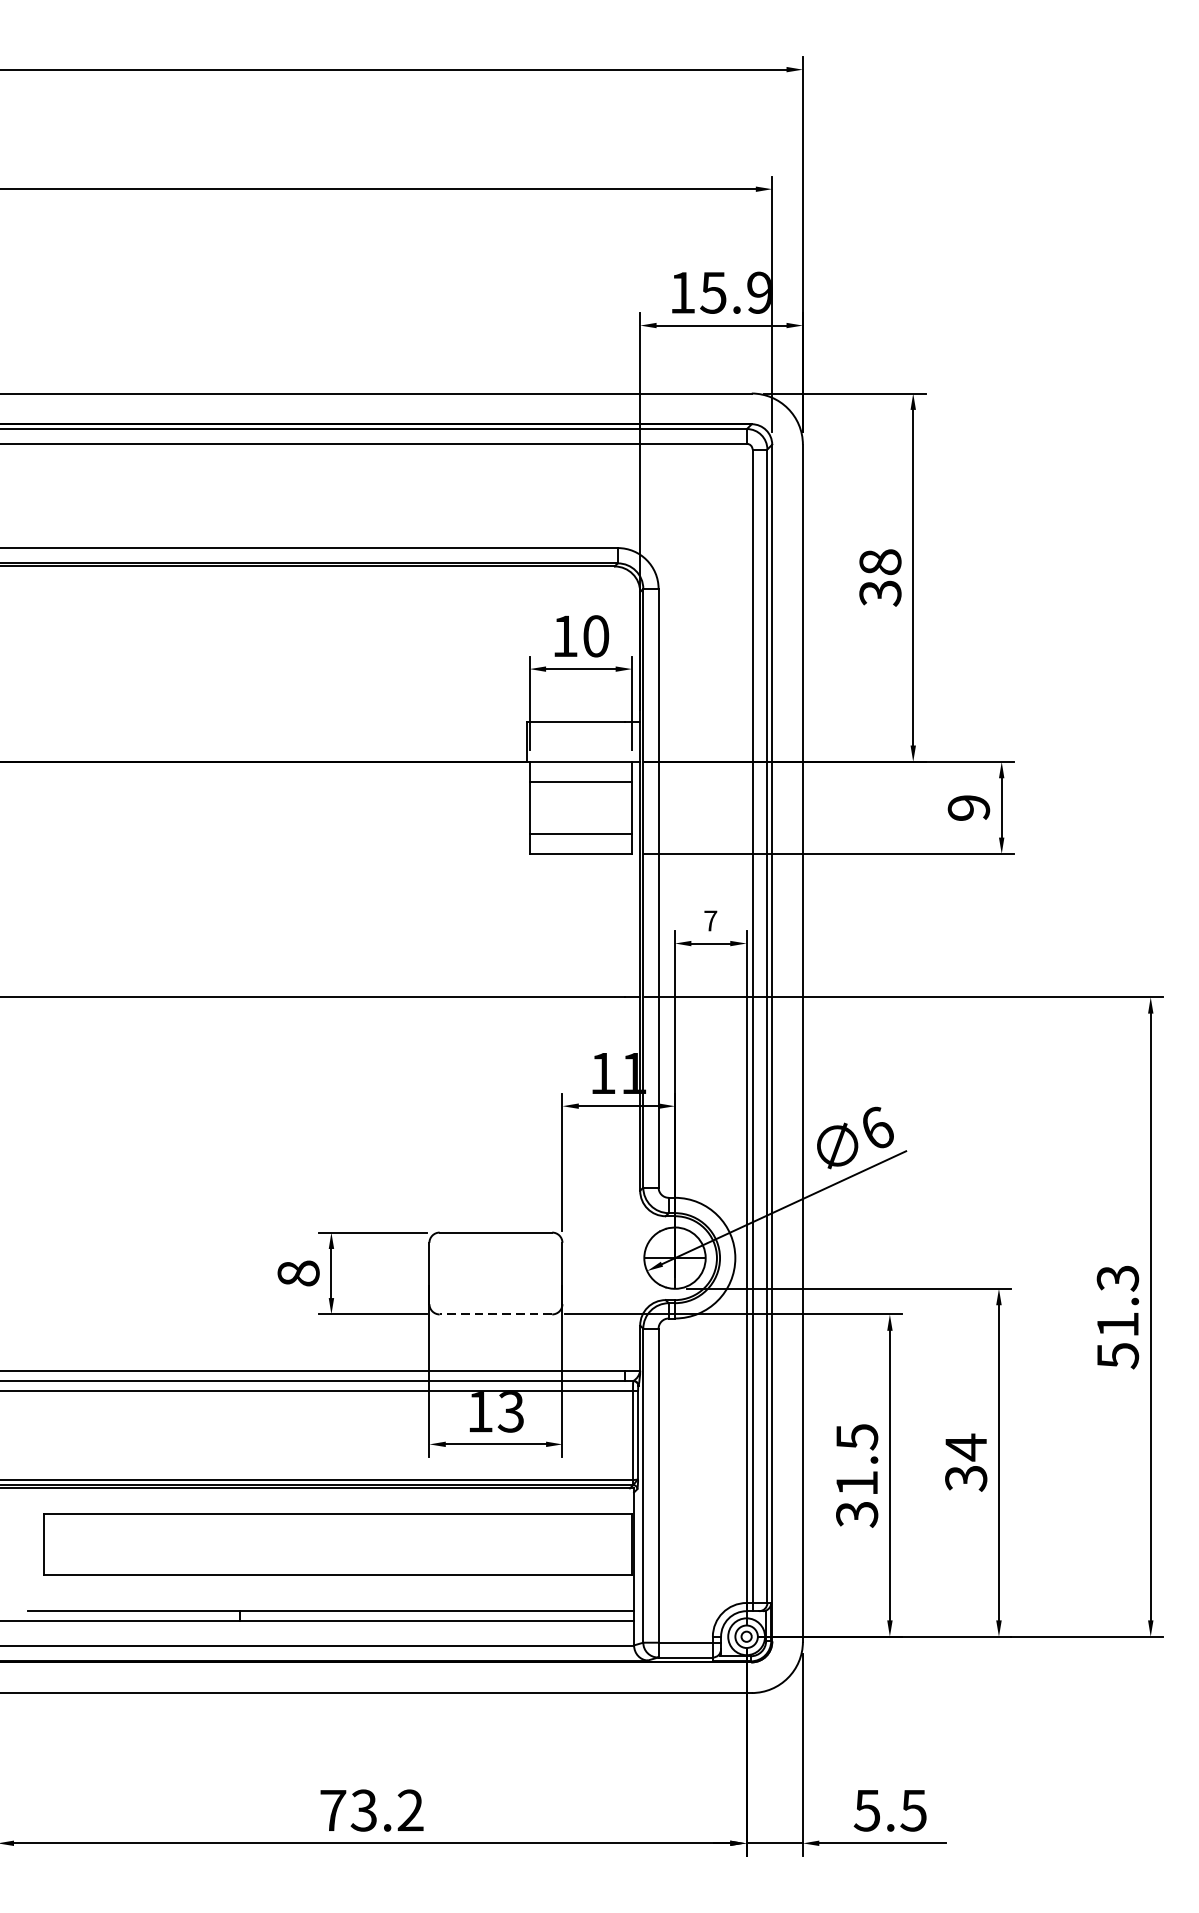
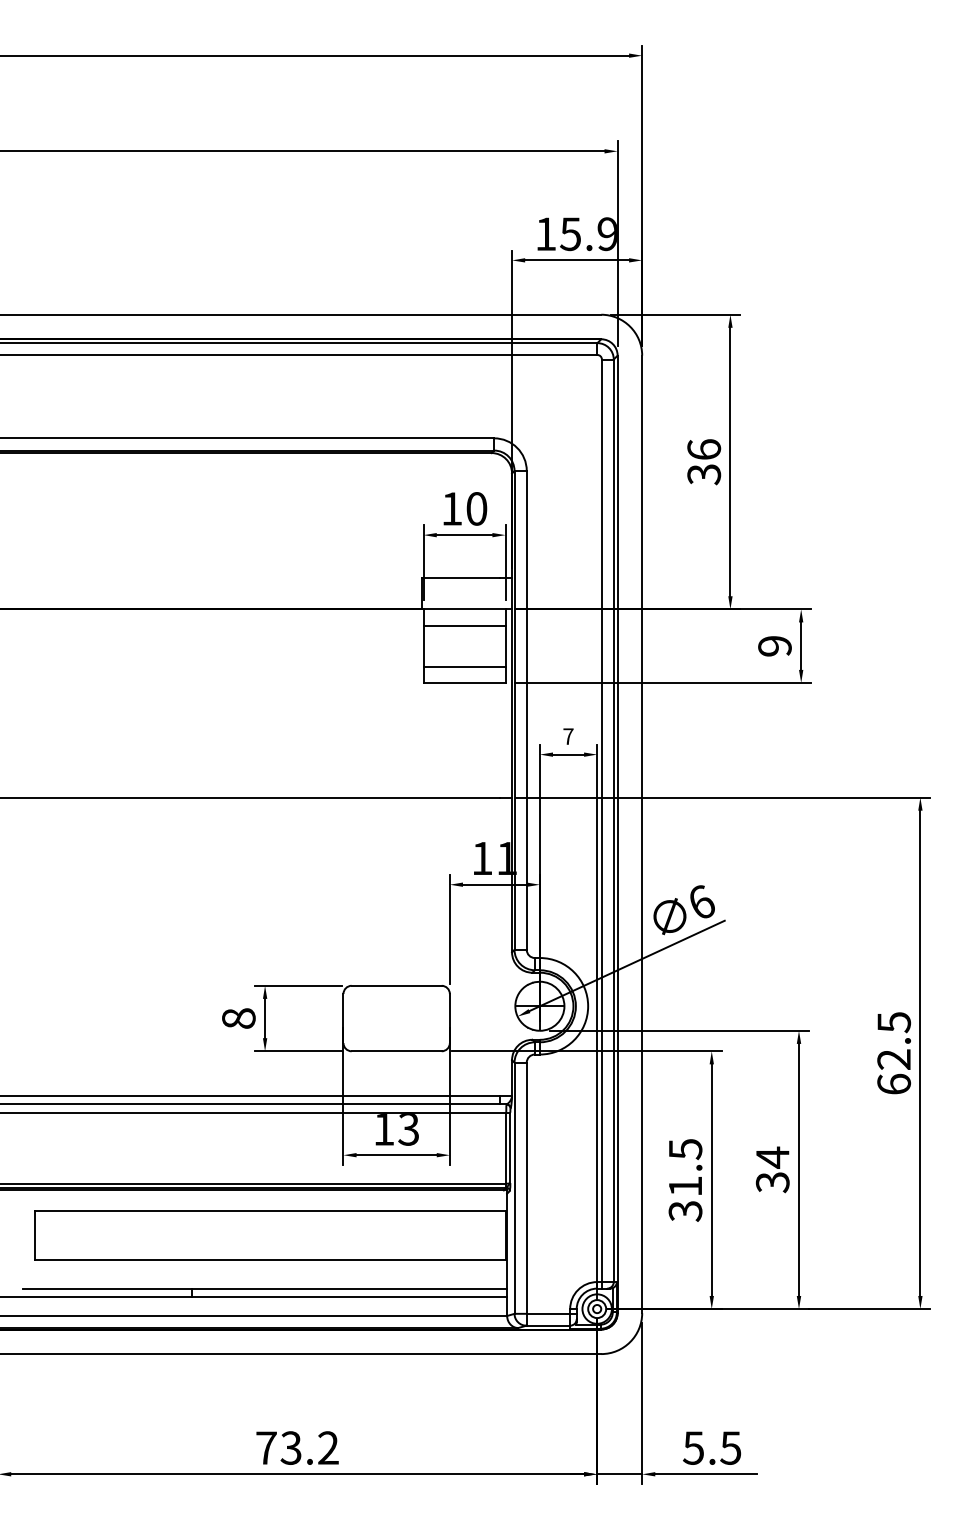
text: (880, 562) -> (704, 449), 38 -> 36
line: (495, 1314) -> (396, 1051), dashed -> solid
text: (1118, 1317) -> (894, 1053), 51.3 -> 62.5

